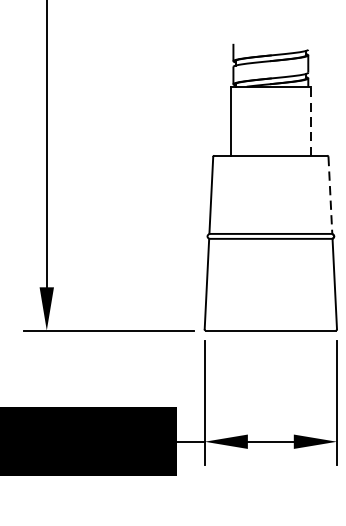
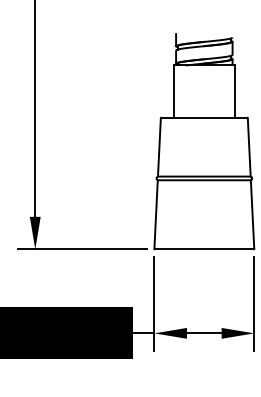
line: (310, 121) -> (234, 91), dashed -> solid
line: (330, 196) -> (249, 148), dashed -> solid

